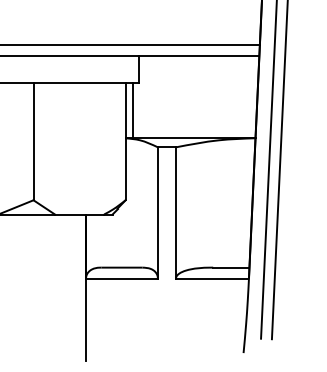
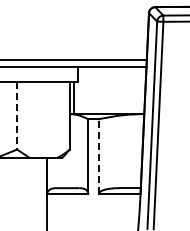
line: (34, 142) -> (17, 116), solid -> dashed
line: (175, 212) -> (98, 156), solid -> dashed

